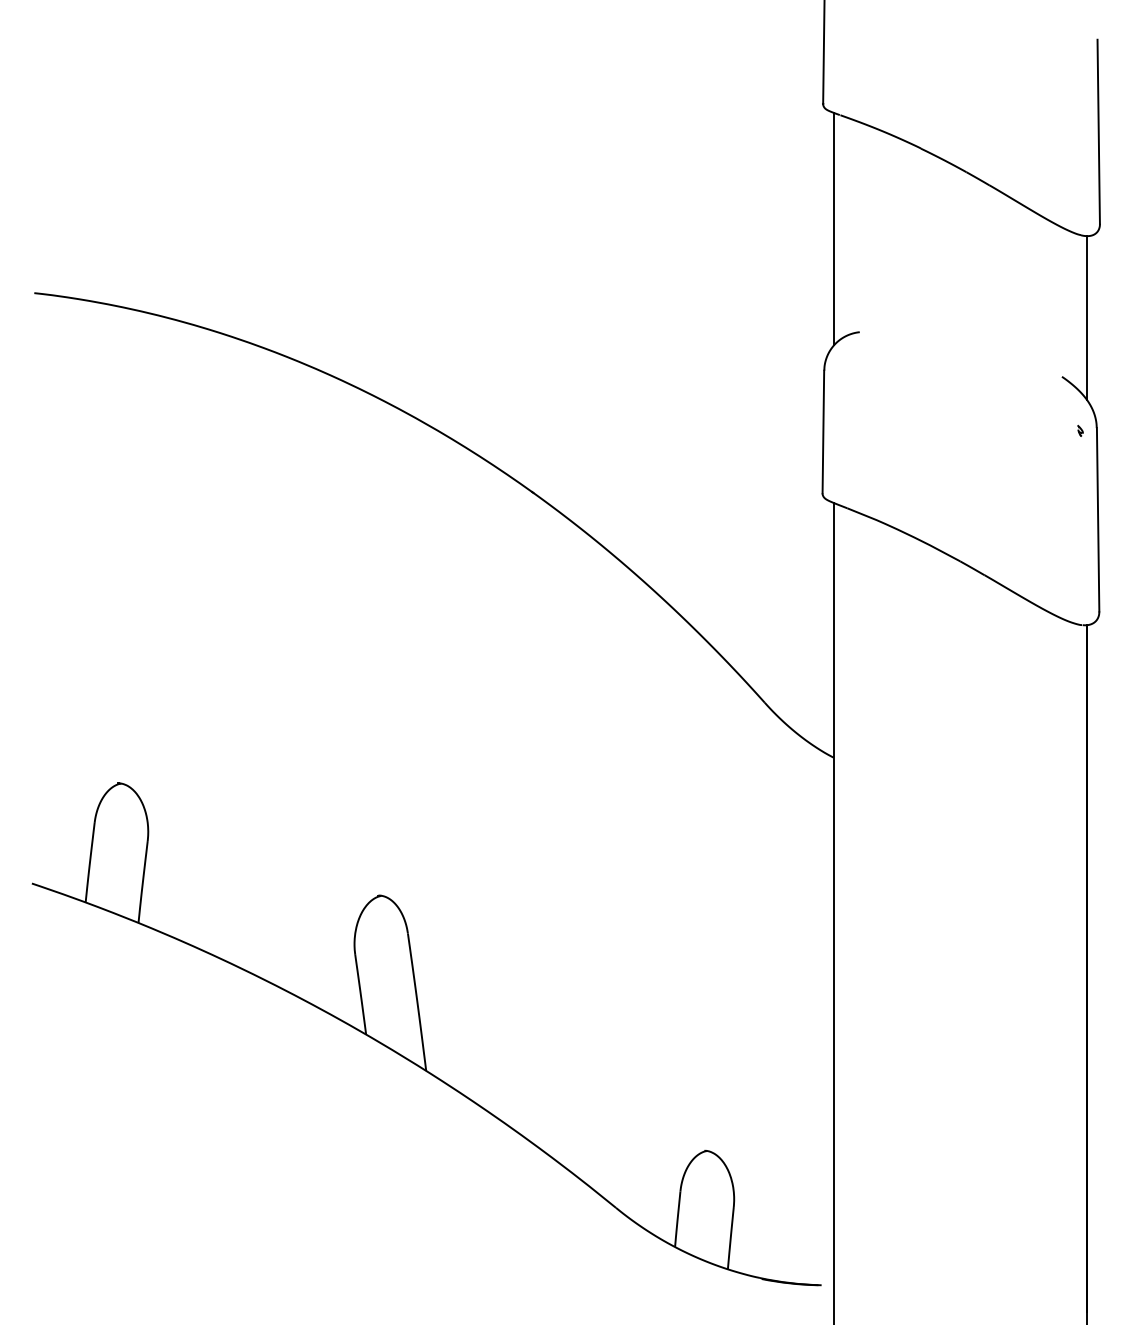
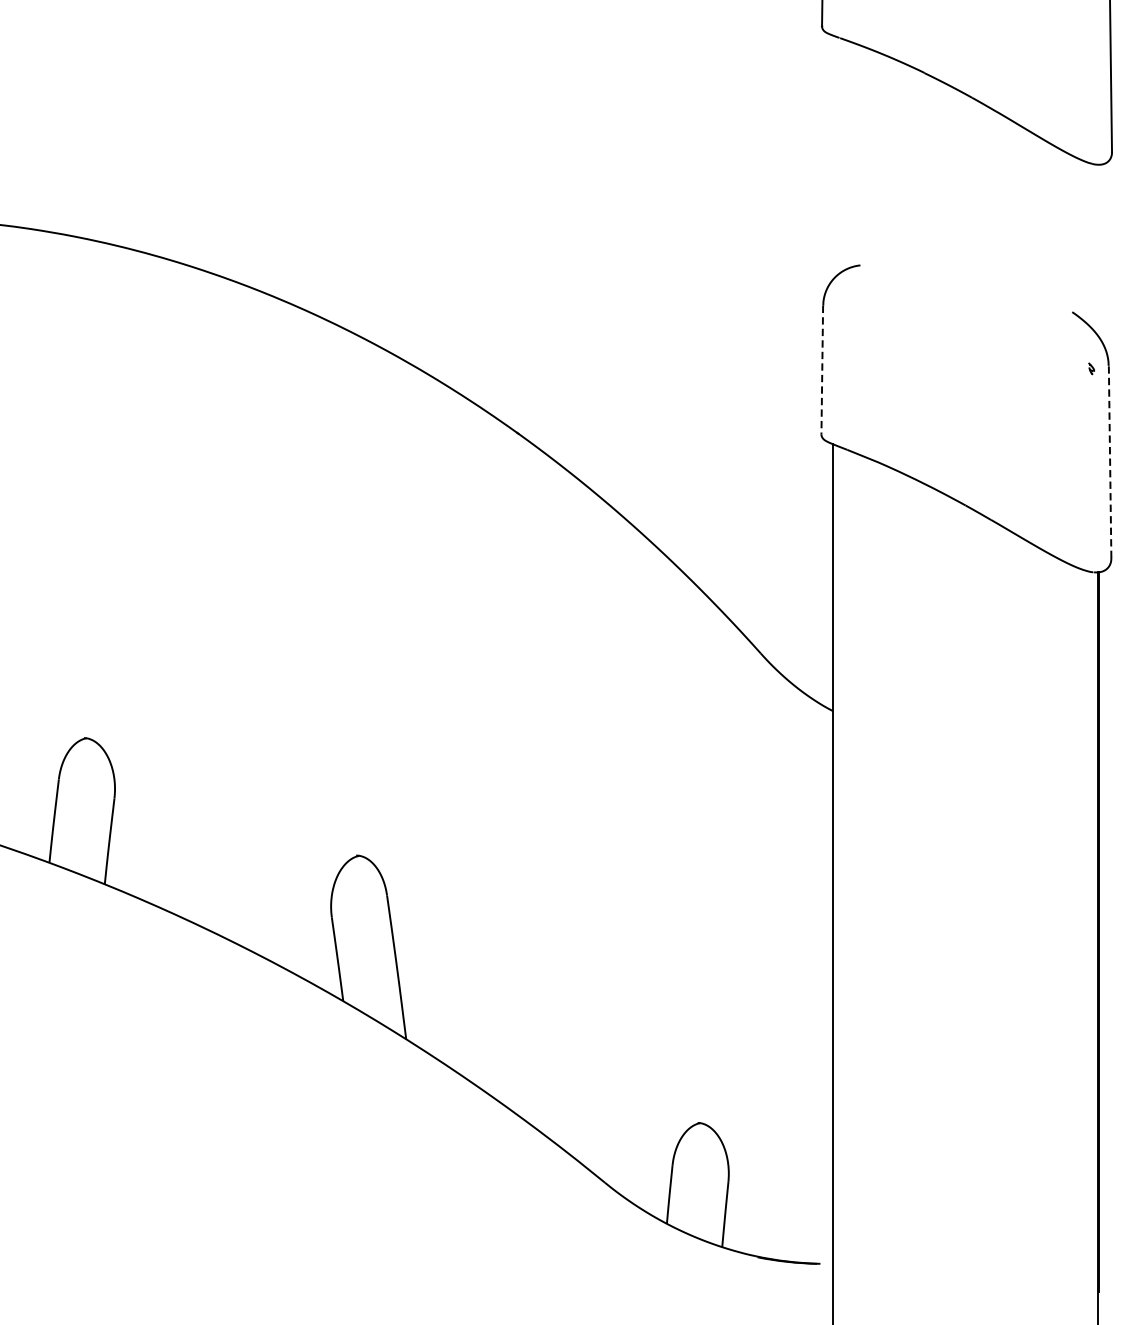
line: (834, 229) -> (833, 157), removed
line: (1087, 318) -> (1098, 251), removed
line: (823, 432) -> (822, 370), solid -> dashed
line: (1098, 519) -> (1110, 461), solid -> dashed

